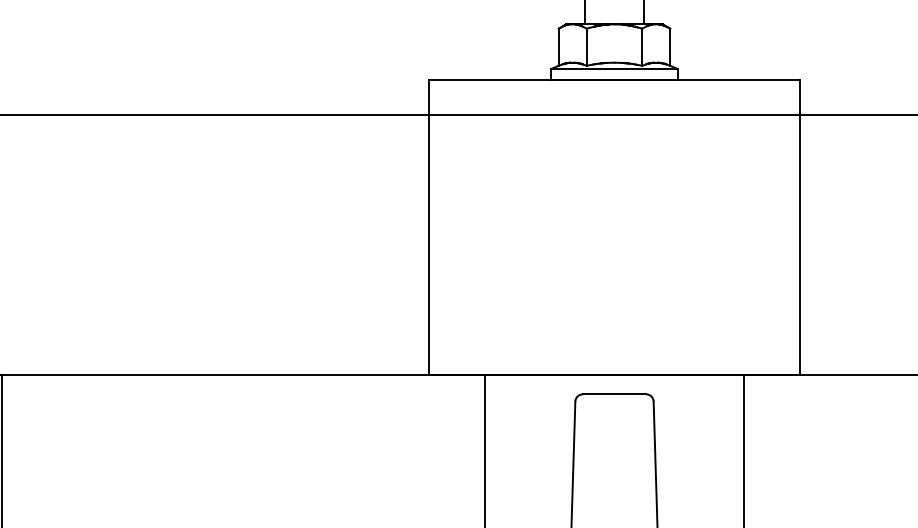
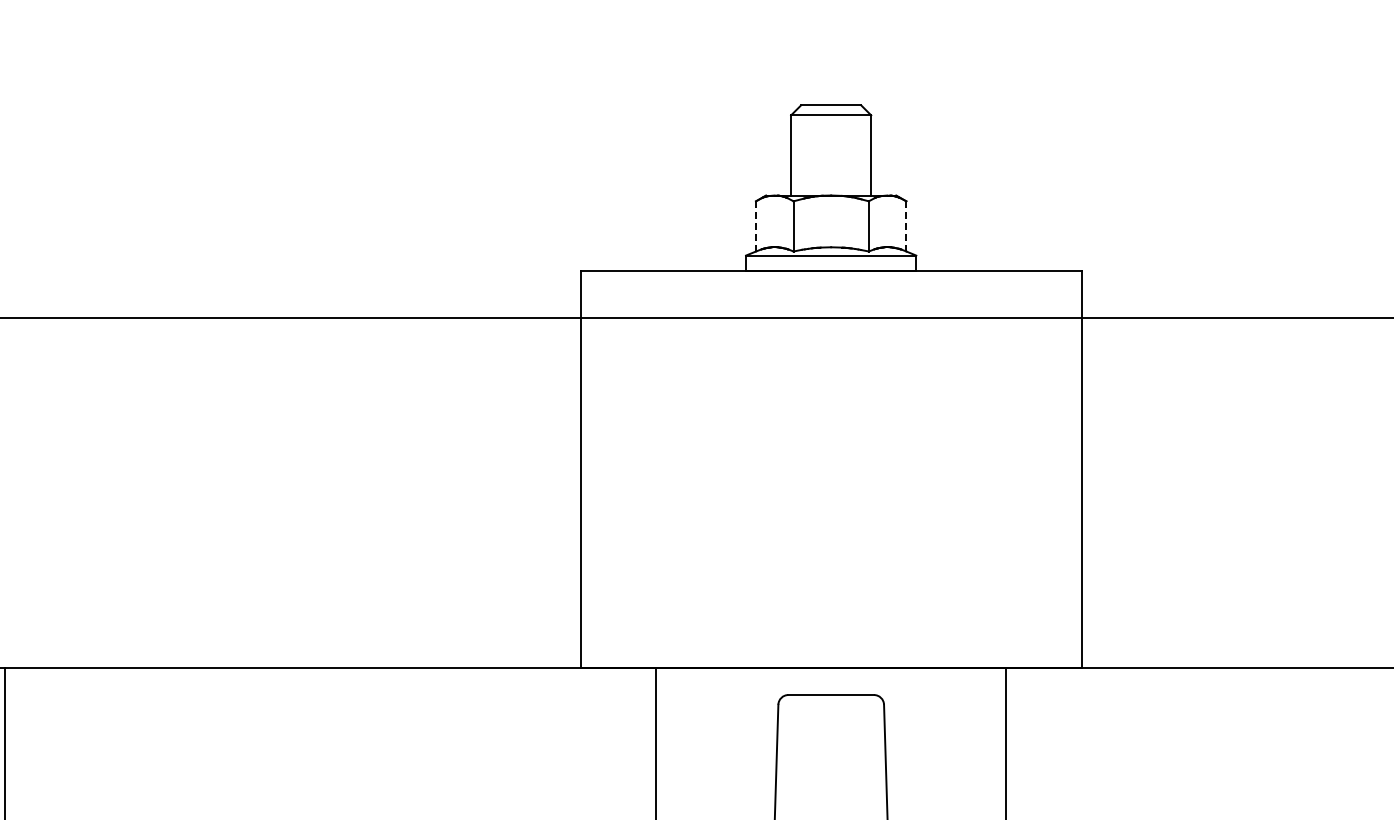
line: (559, 47) -> (756, 226), solid -> dashed
line: (670, 47) -> (906, 226), solid -> dashed

